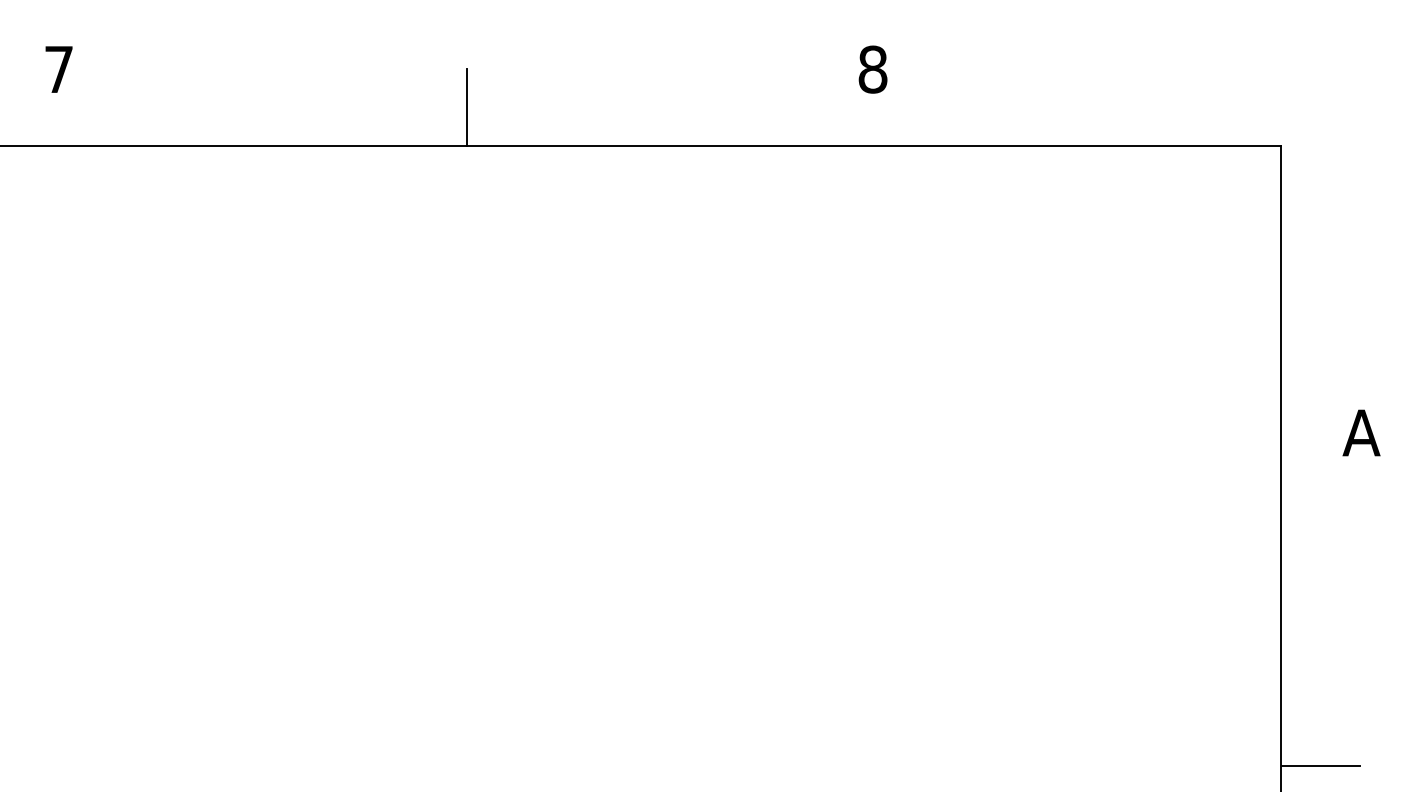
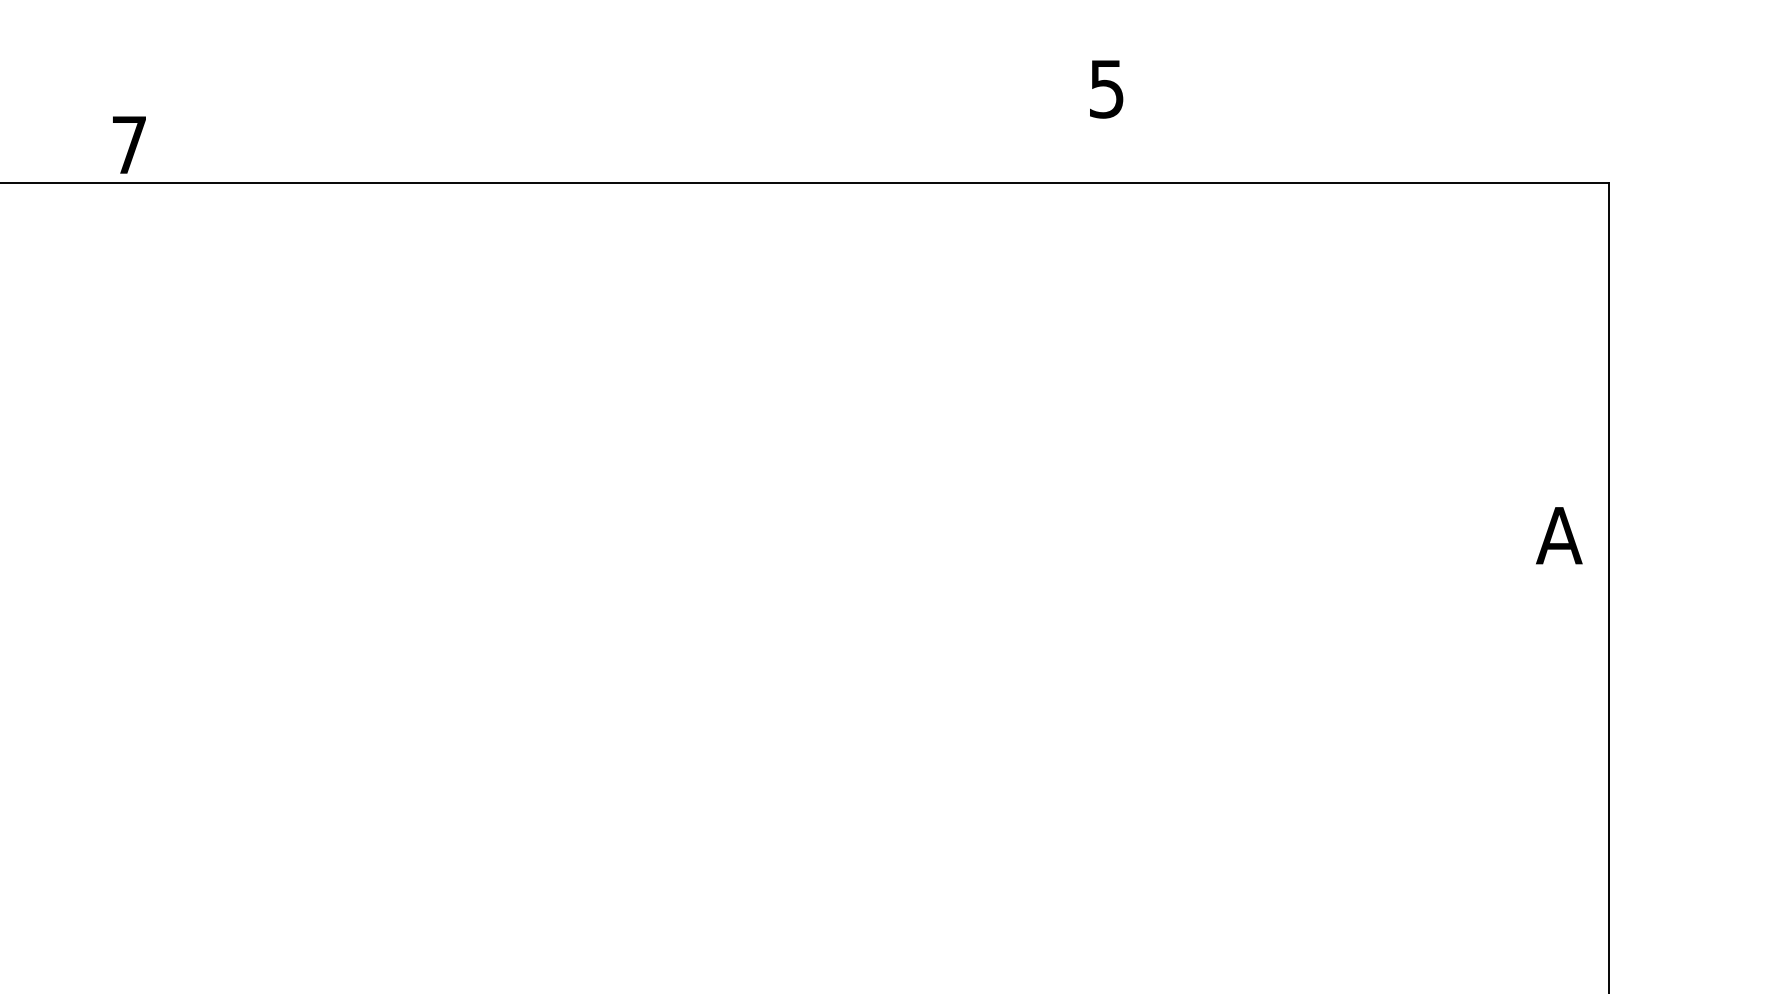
text: (59, 69) -> (129, 144), moved
text: (872, 69) -> (1106, 88), 8 -> 5
line: (467, 107) -> (608, 135), removed
text: (1361, 432) -> (1559, 535), moved
line: (1321, 766) -> (1657, 945), removed

